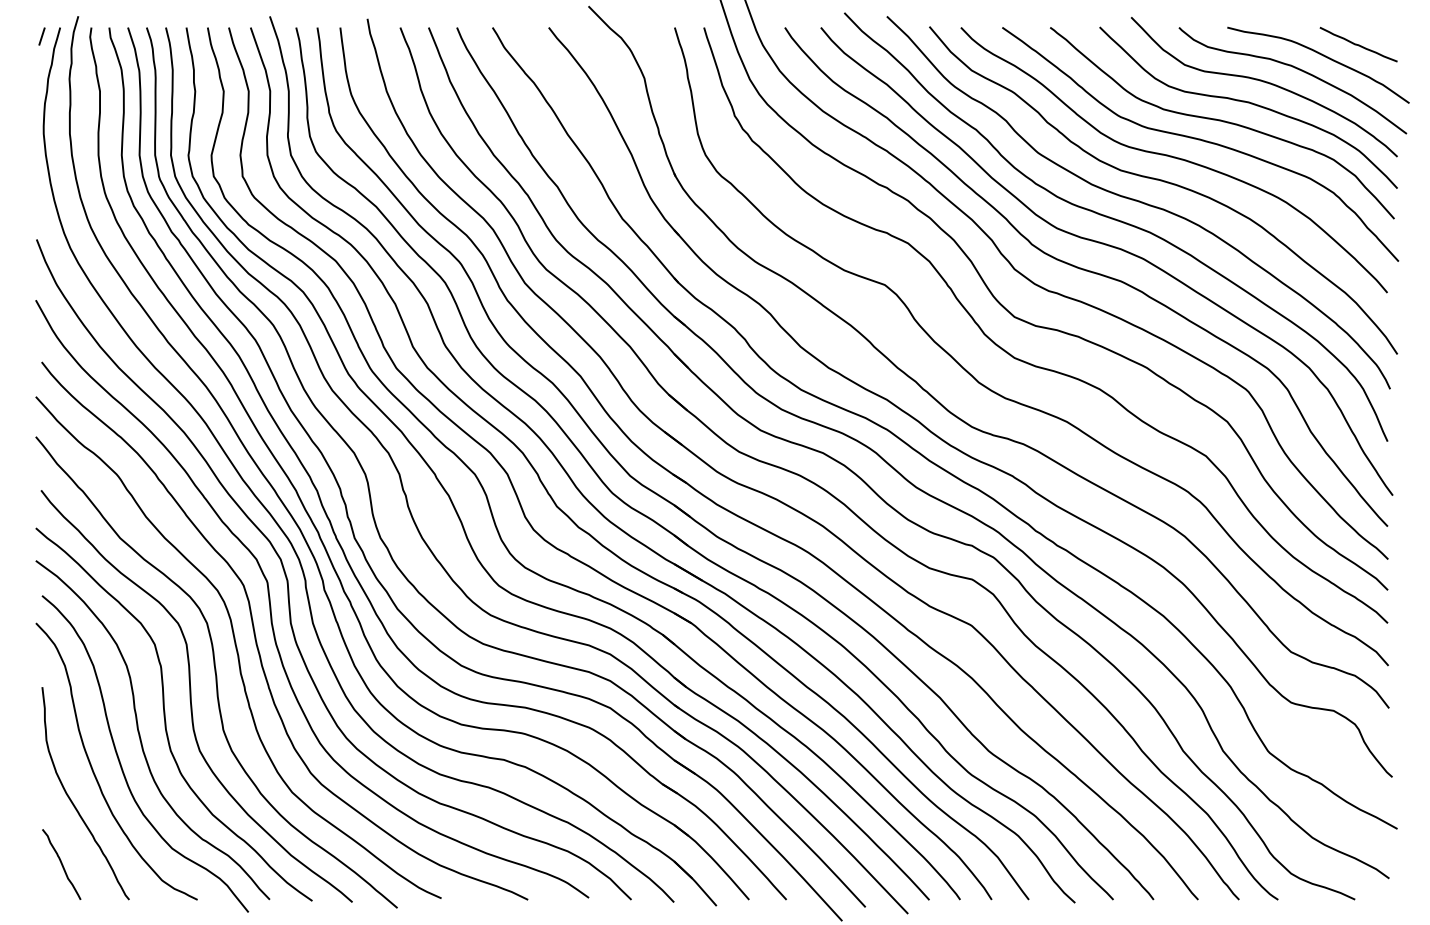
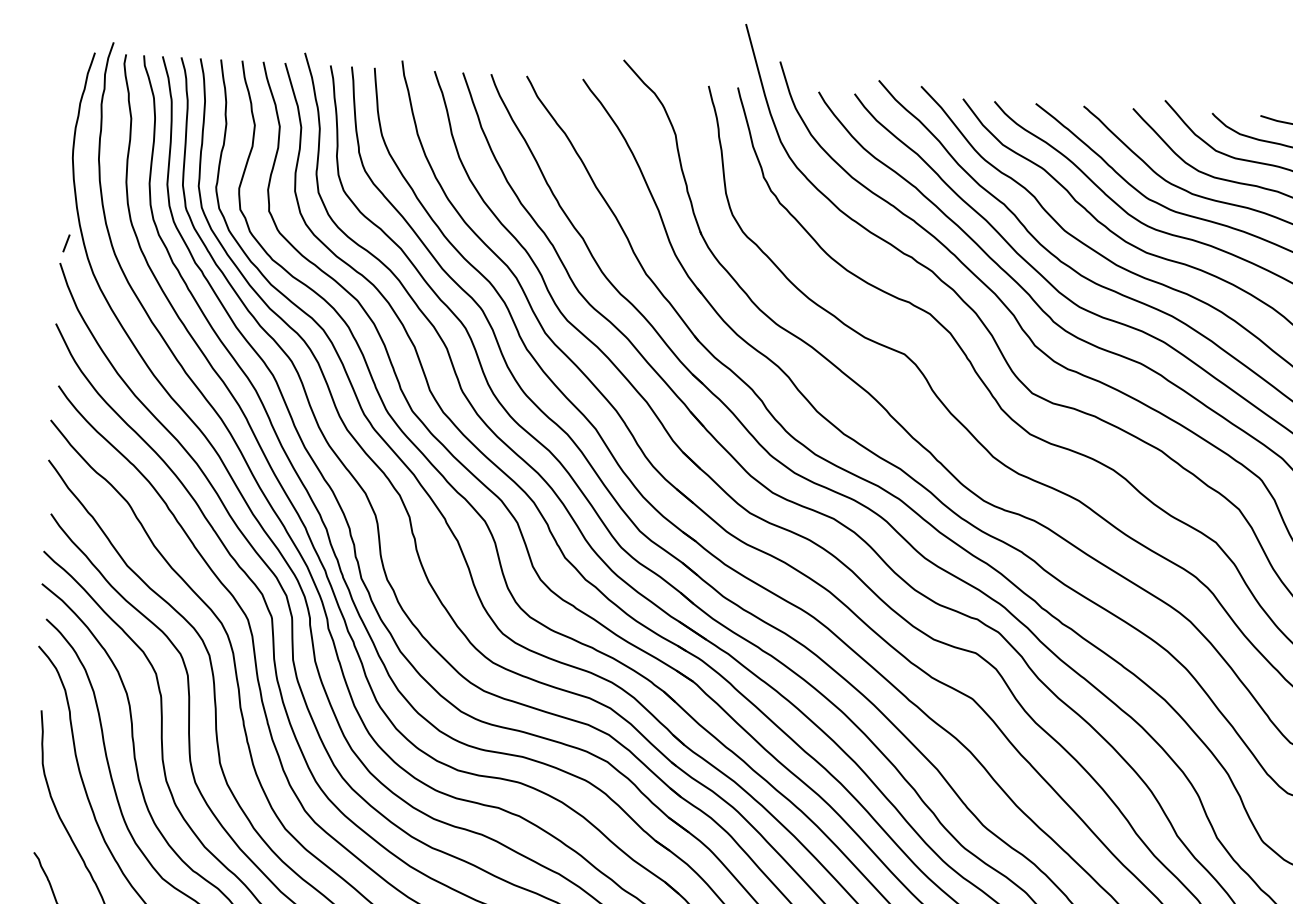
line: (41, 36) -> (65, 243), moved

